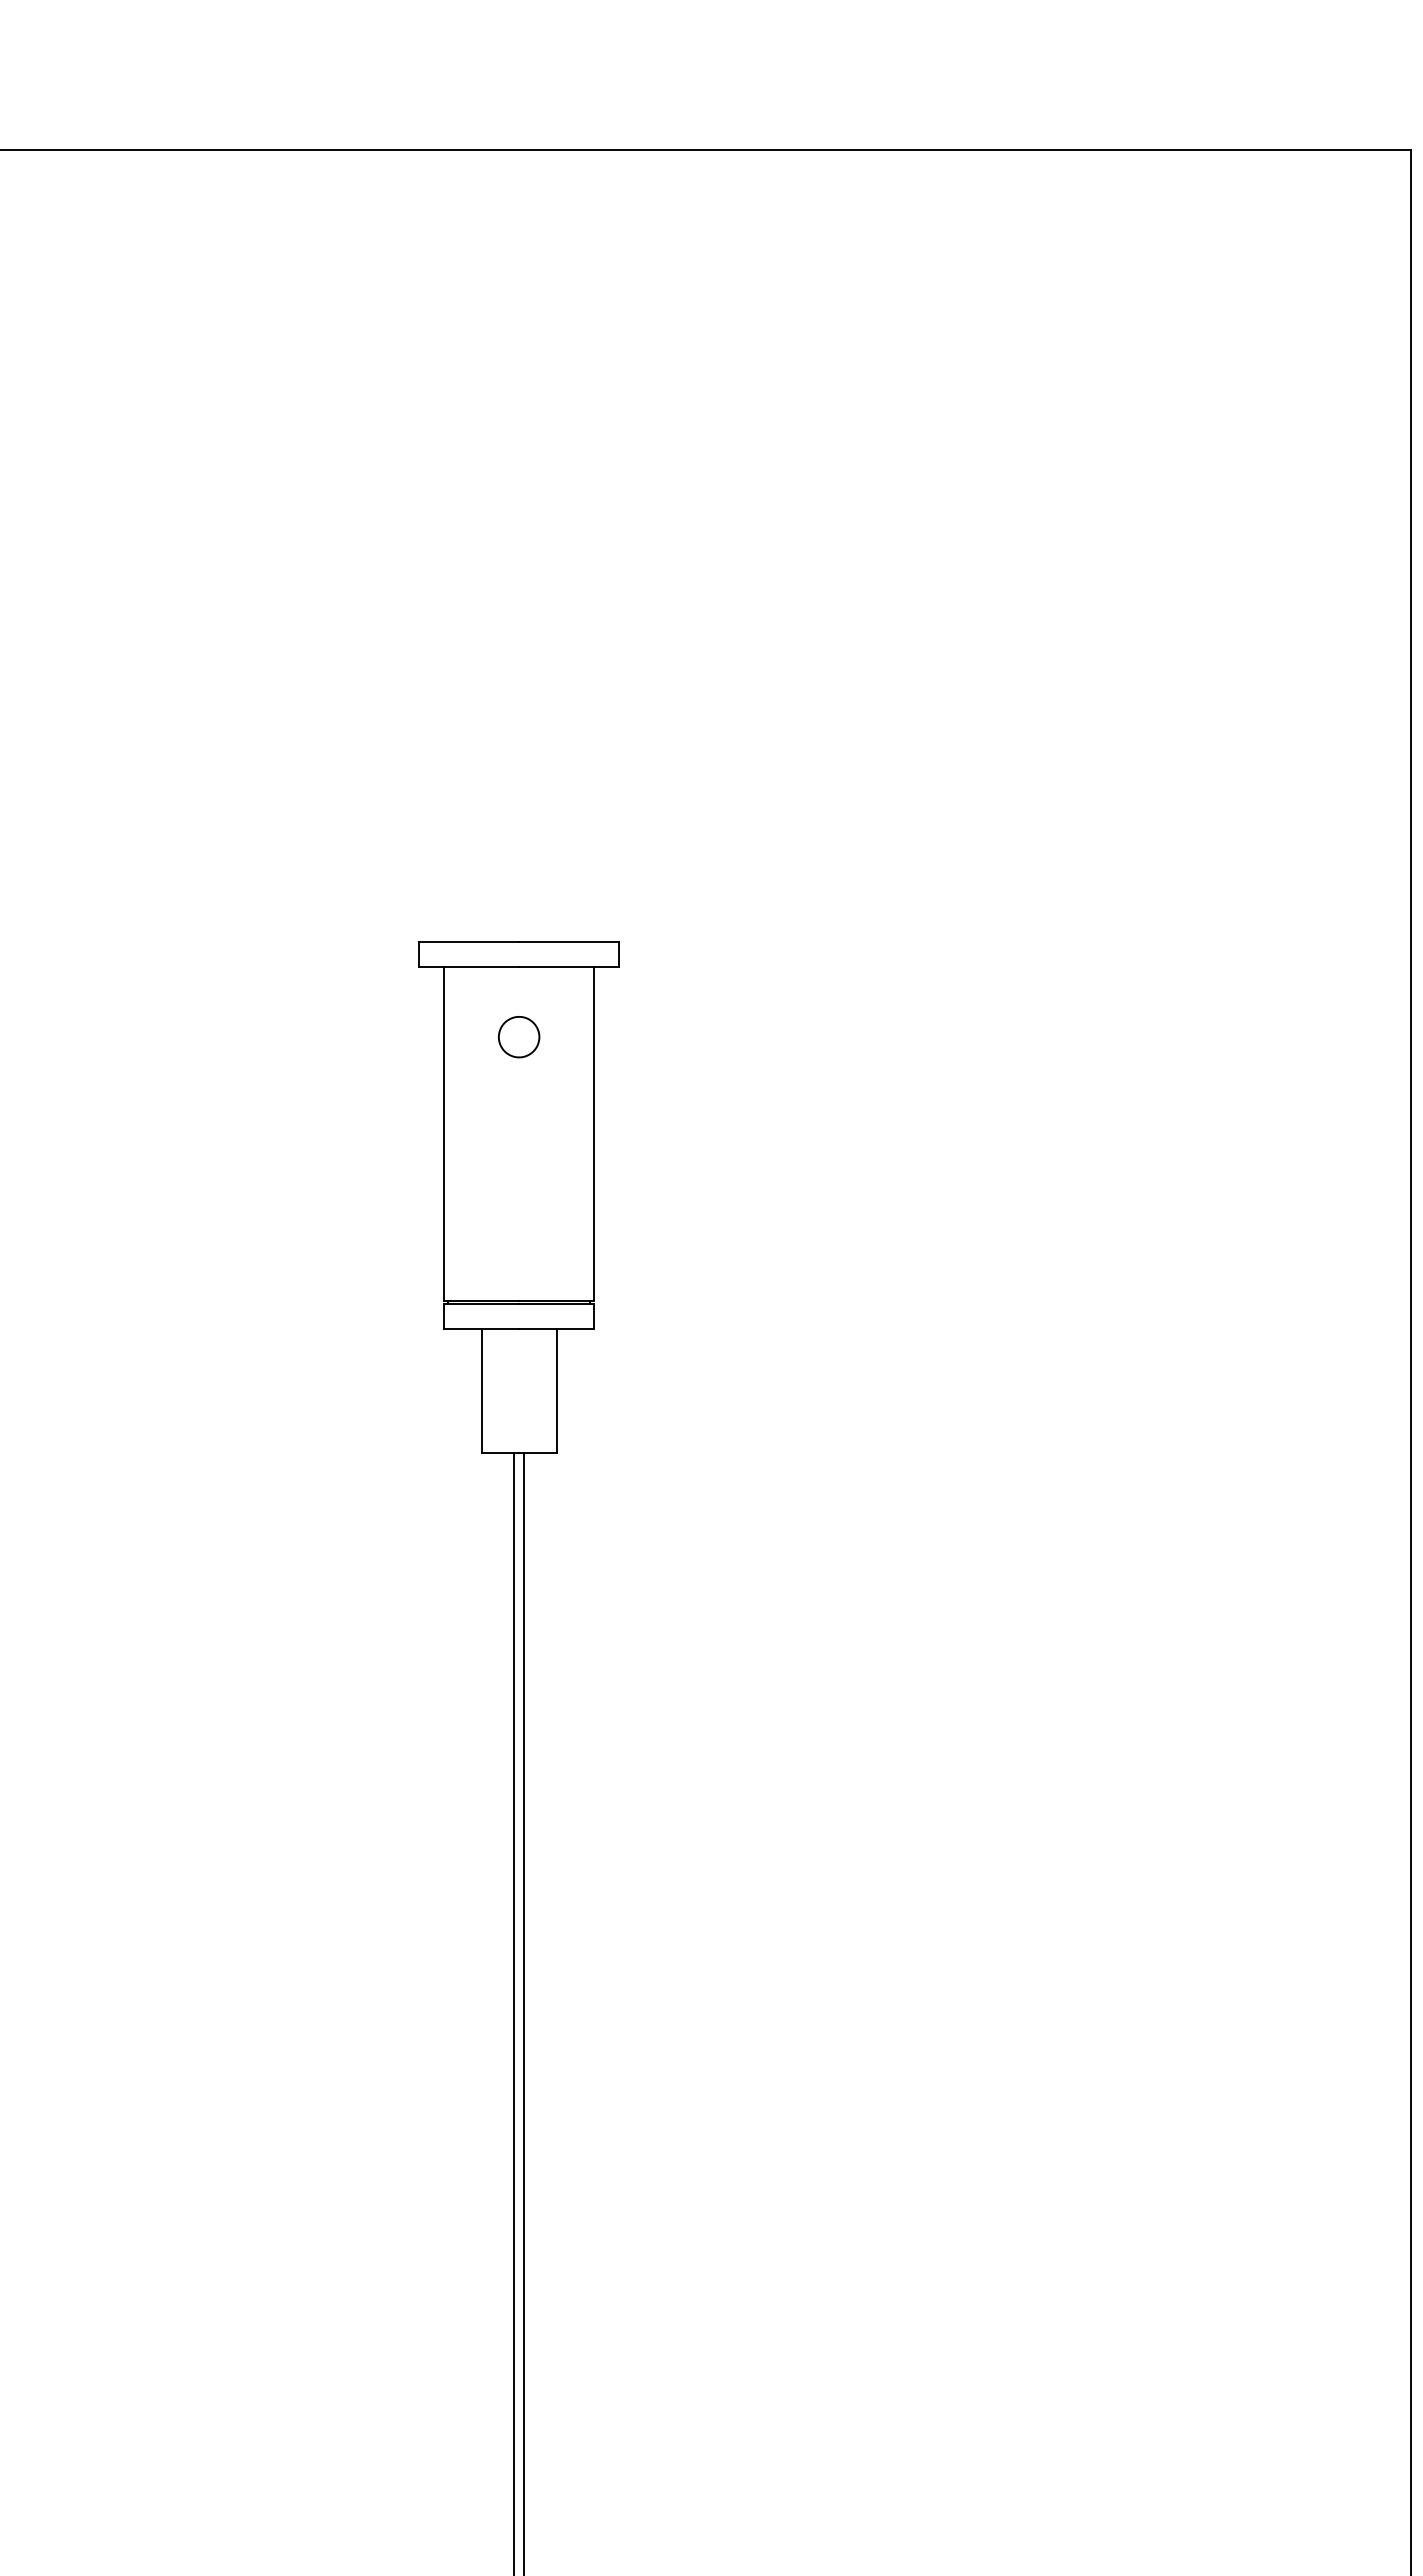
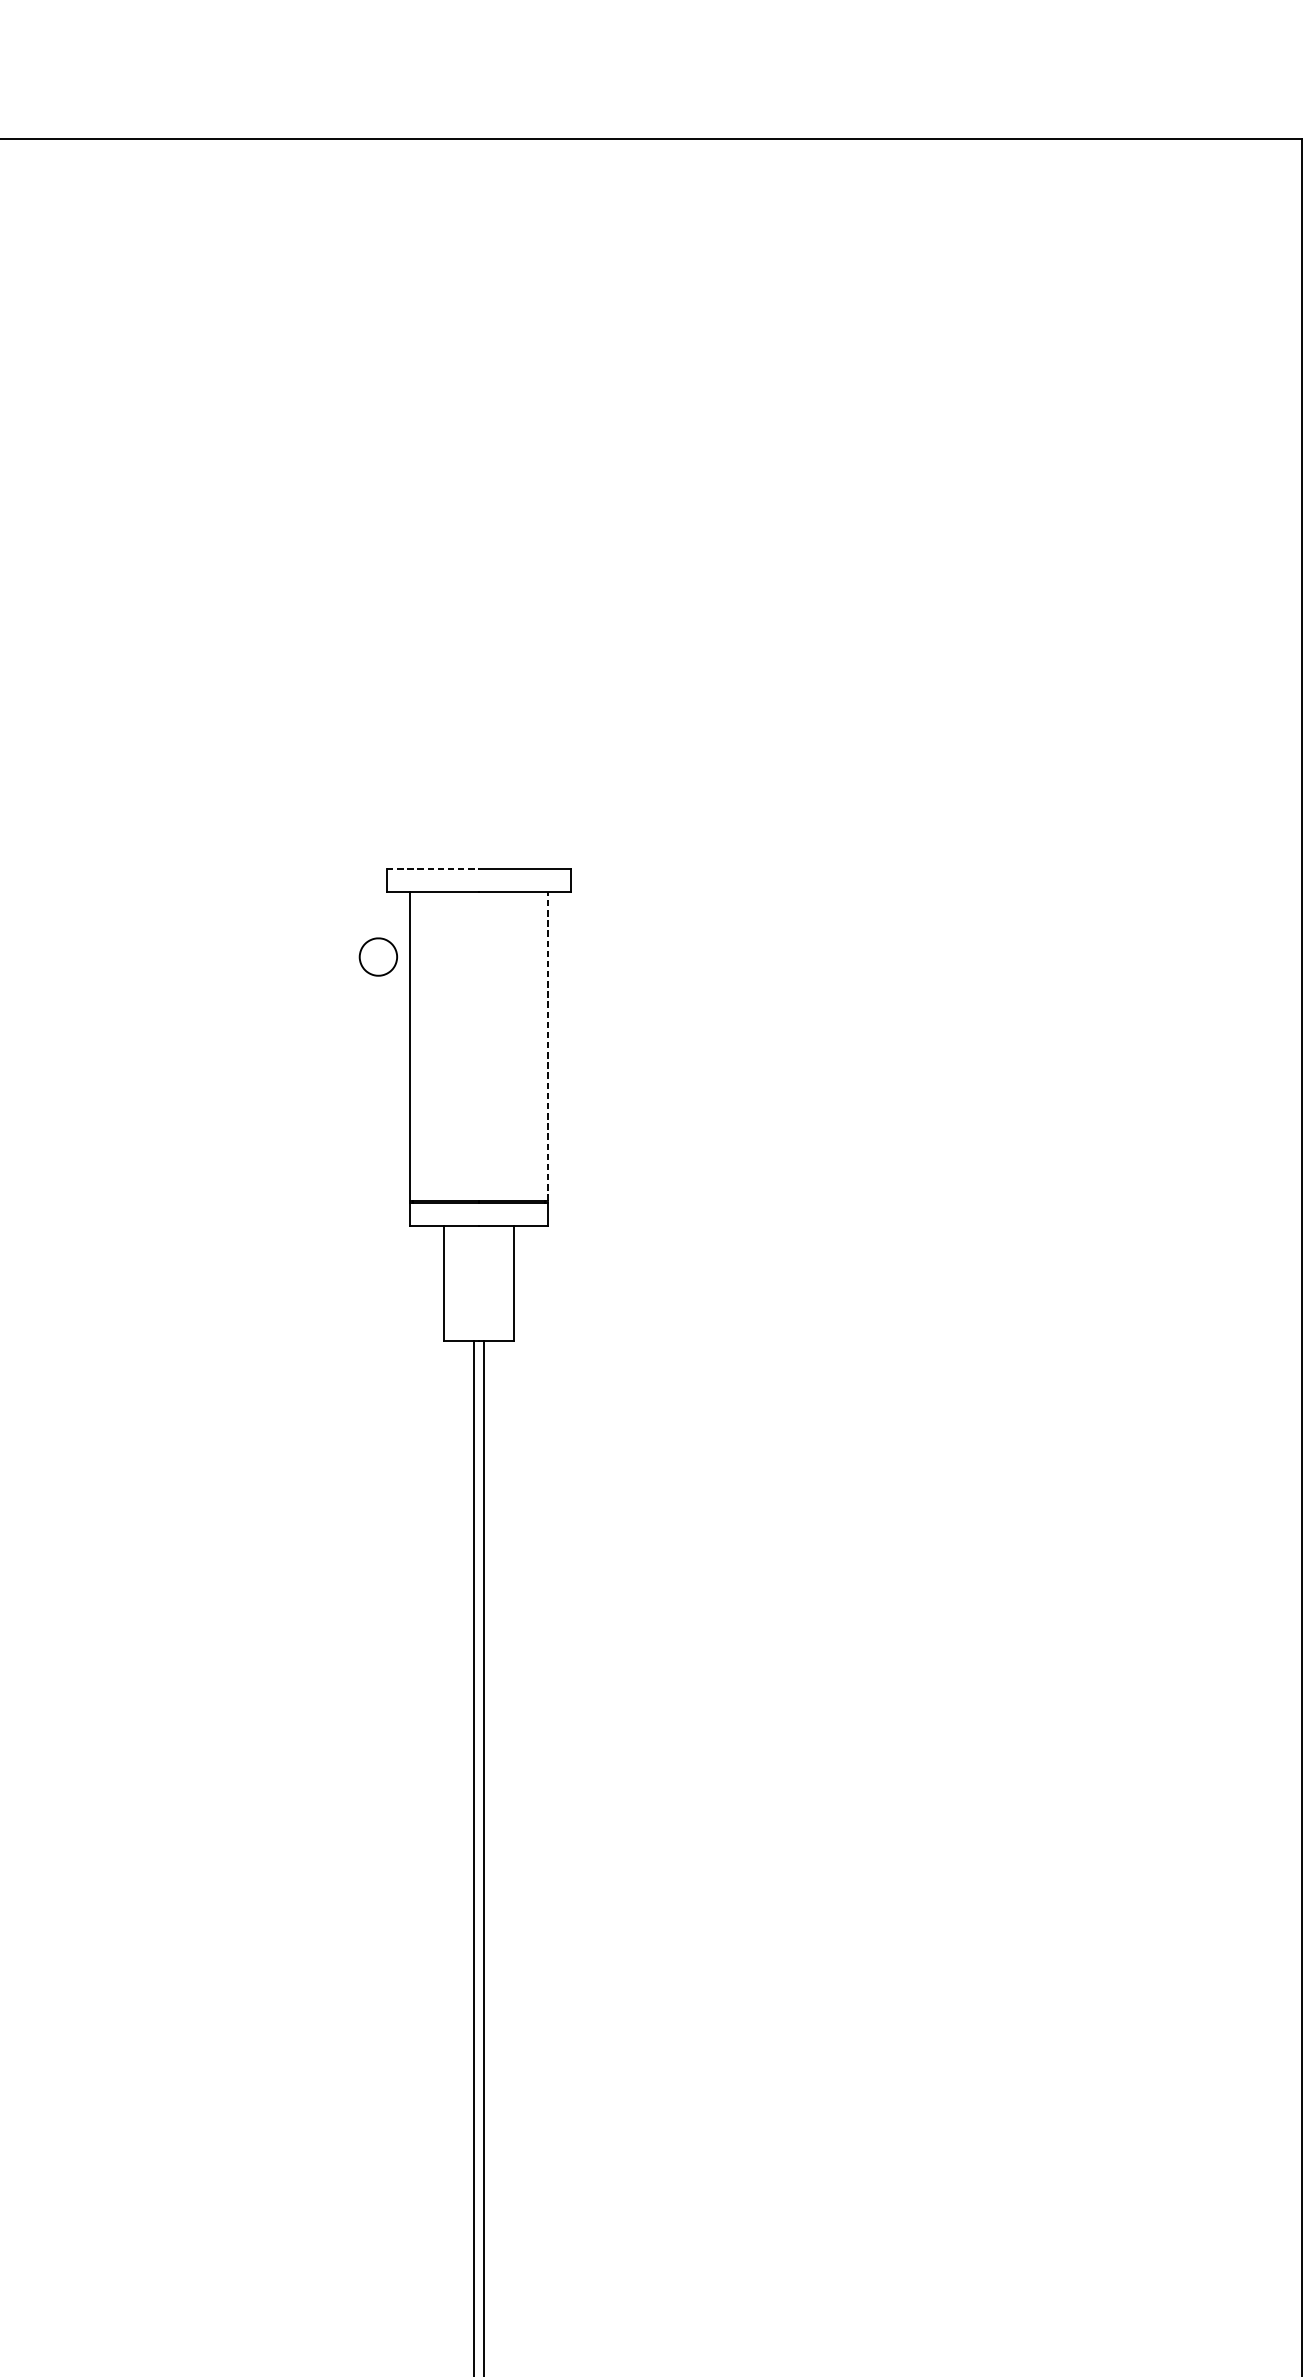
line: (469, 942) -> (433, 869), solid -> dashed
part: (519, 1037) -> (378, 957), moved
line: (593, 1133) -> (547, 1045), solid -> dashed

